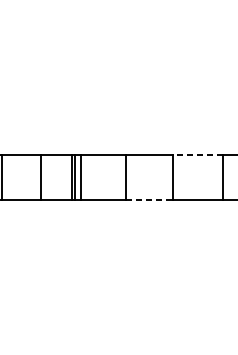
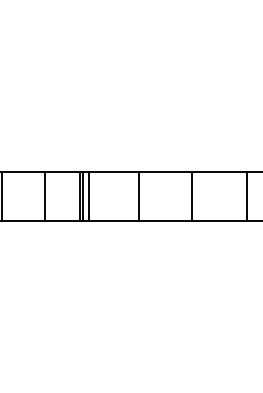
line: (198, 154) -> (219, 171), dashed -> solid
line: (149, 200) -> (165, 221), dashed -> solid

